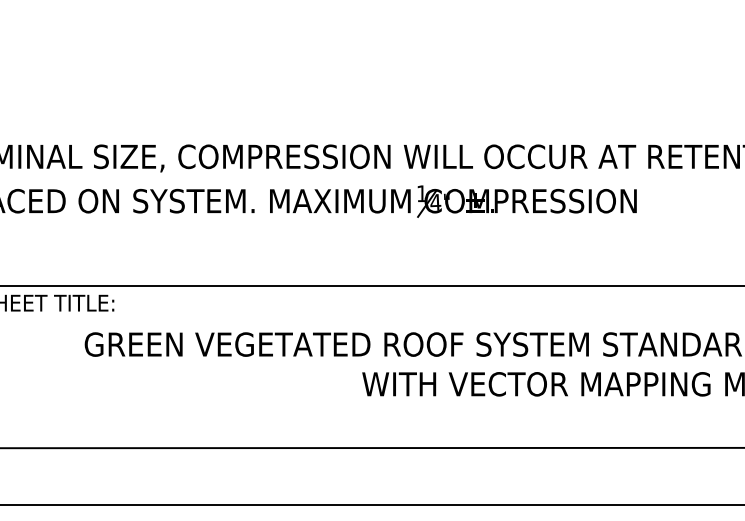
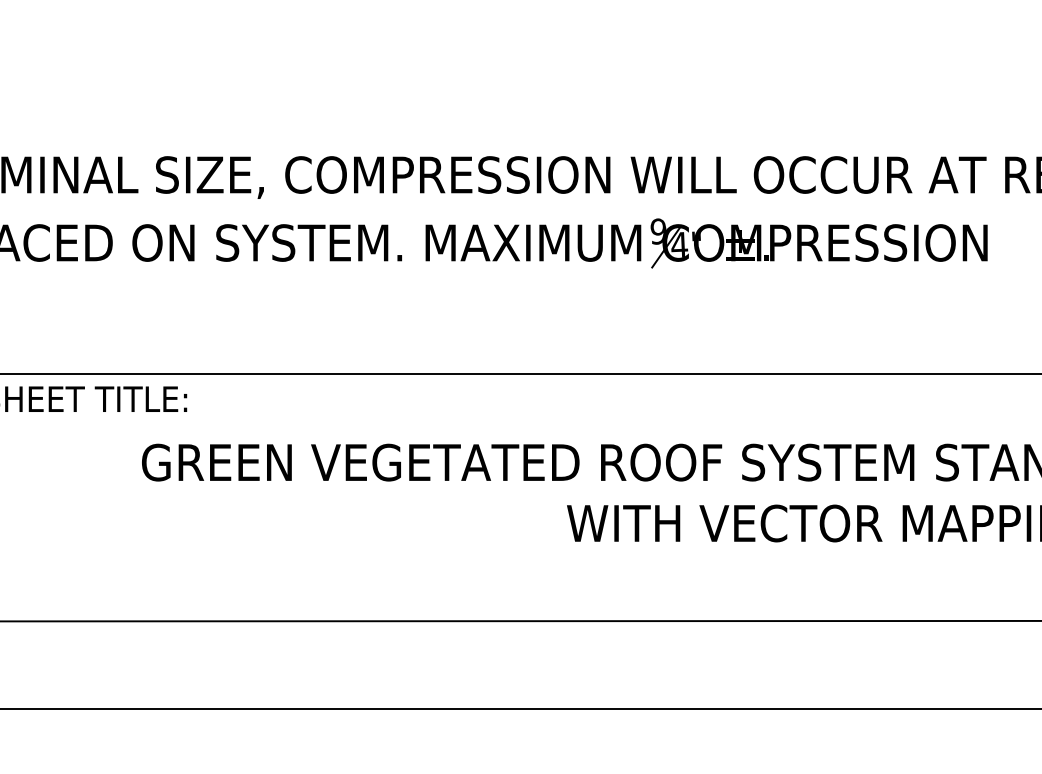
text: (421, 193) -> (657, 231), 1 -> 9

